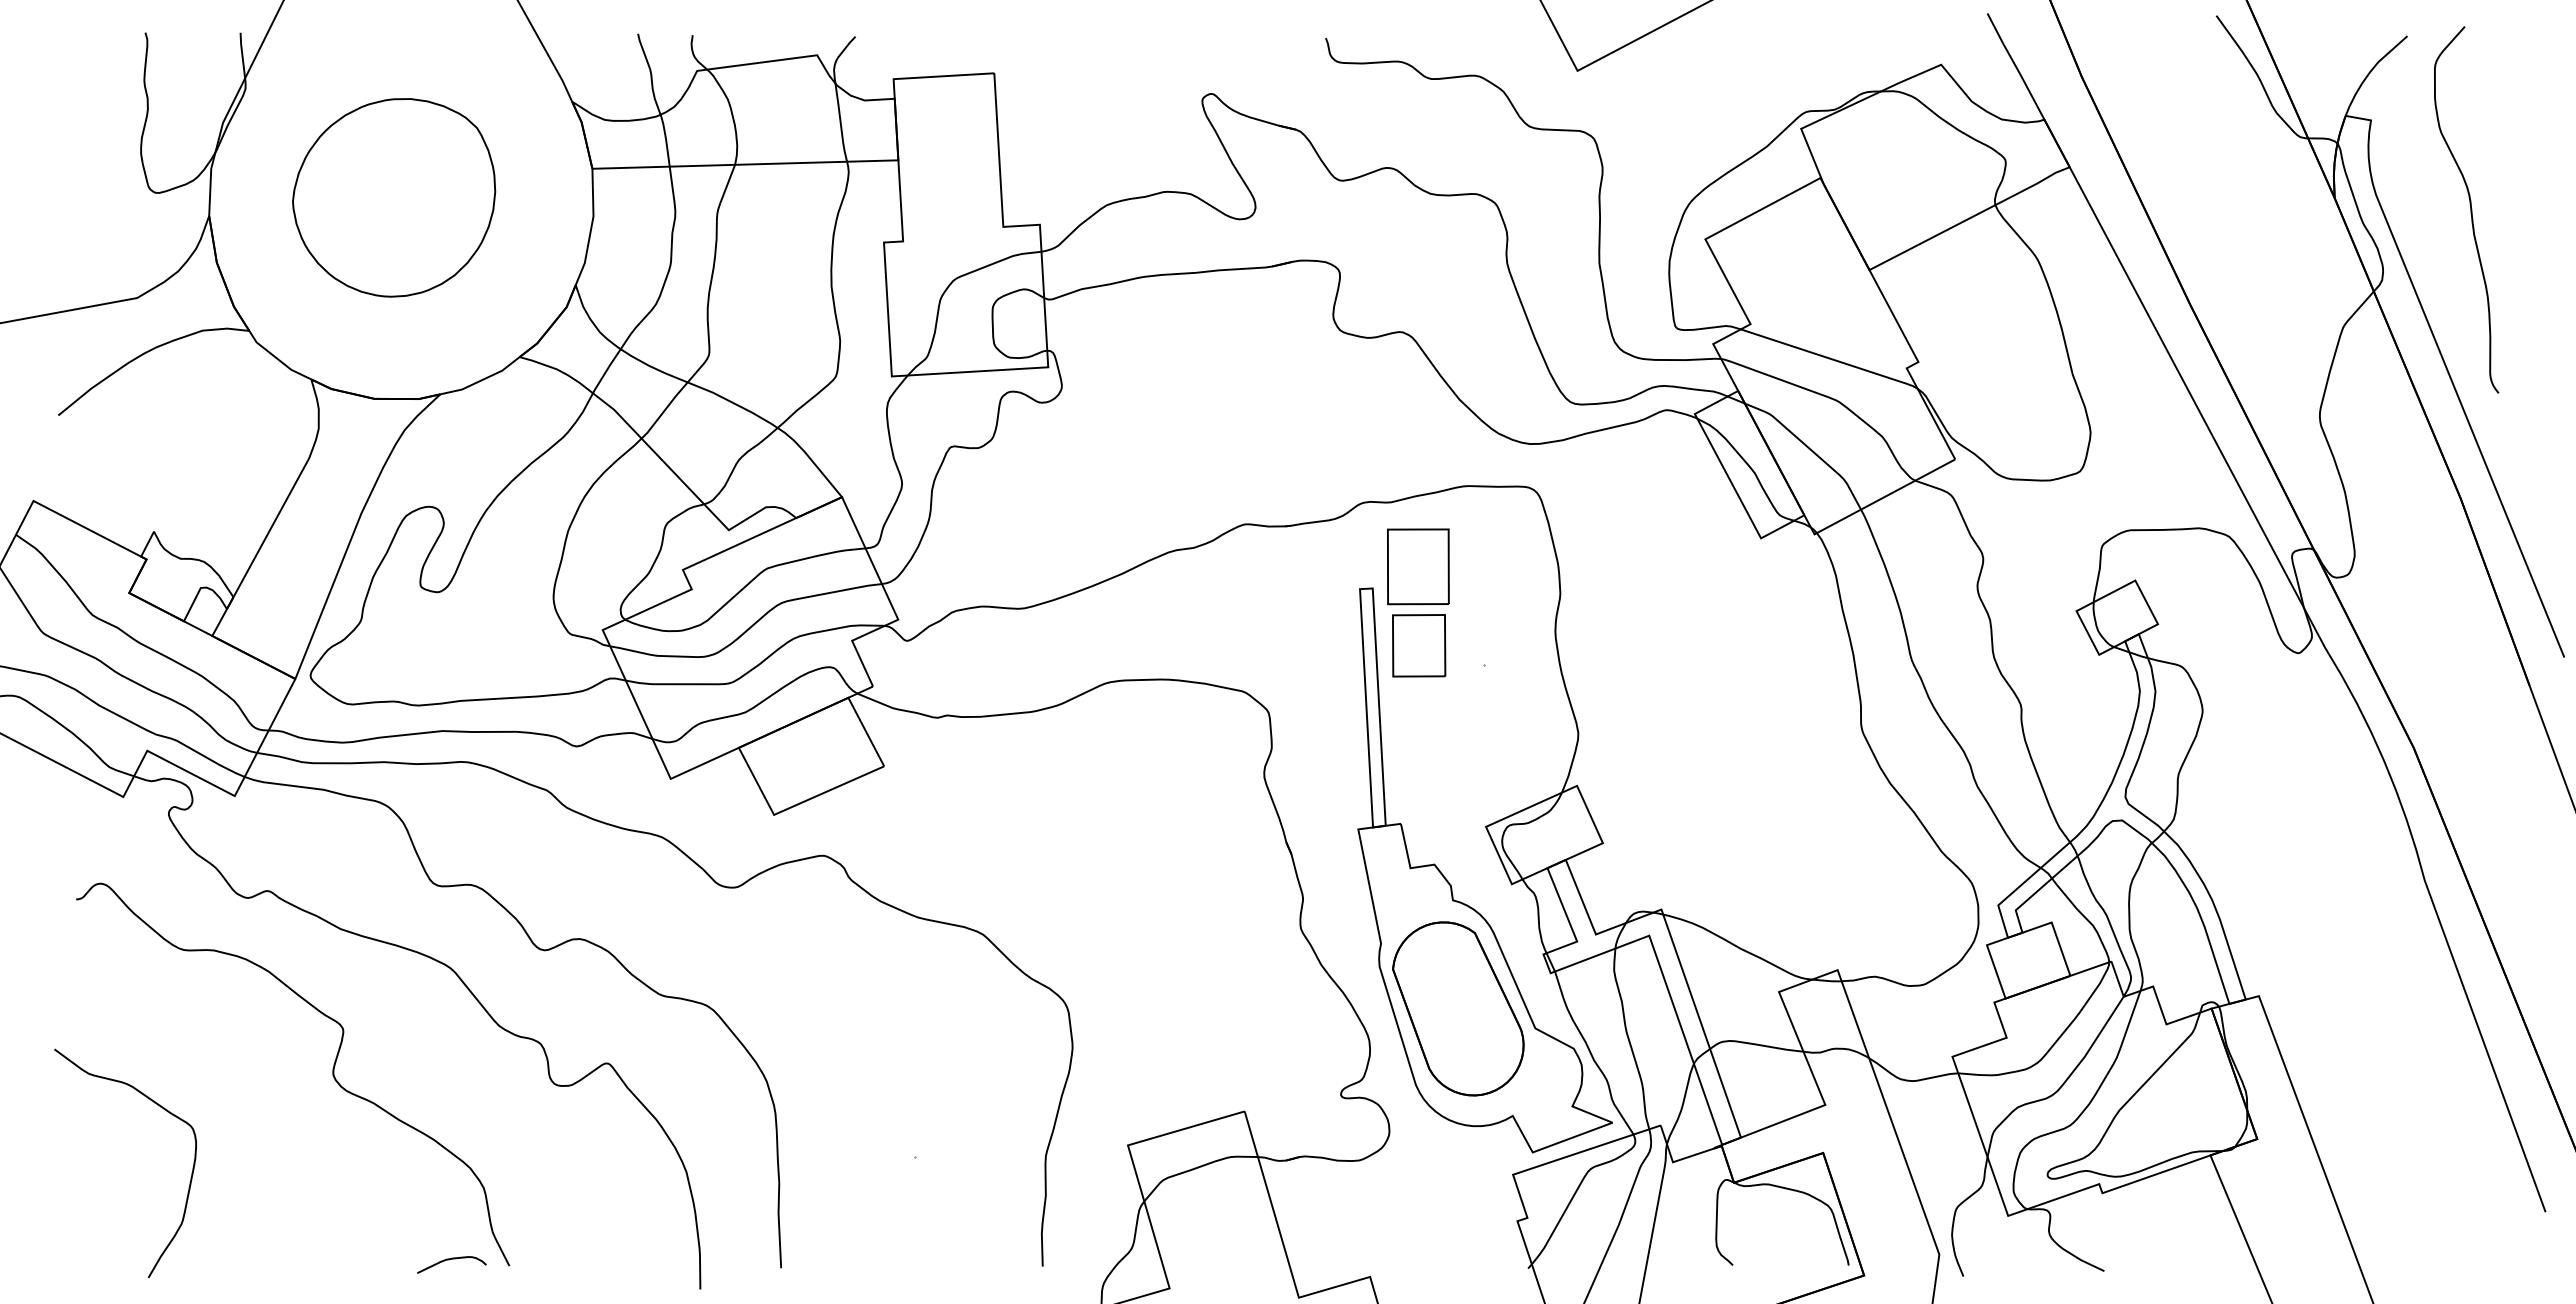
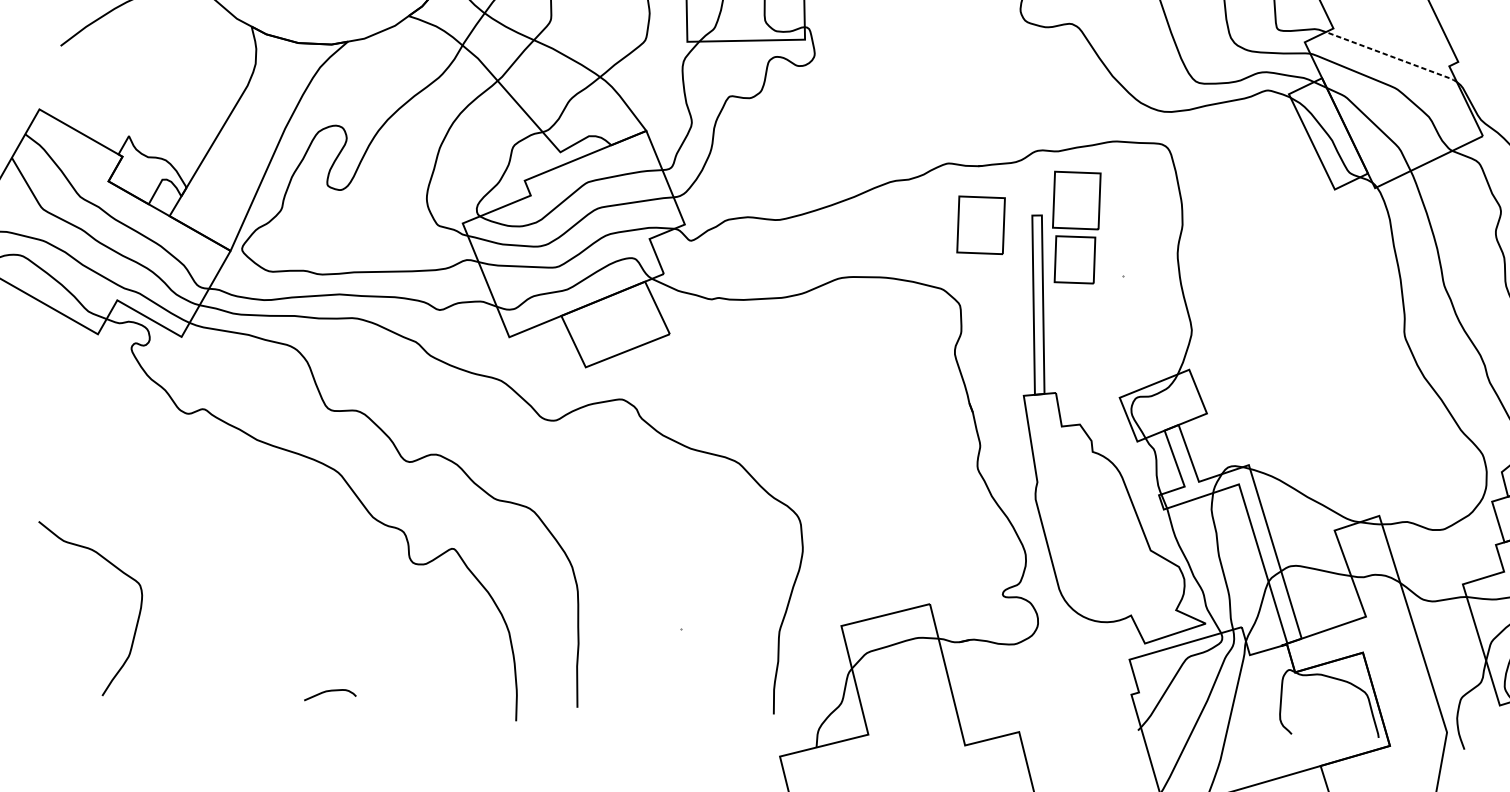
line: (1830, 358) -> (1392, 56), solid -> dashed
part: (1292, 604) -> (981, 225), added
part: (1458, 1008) -> (1093, 533), removed
curve: (332, 1074) -> (246, 548), removed

